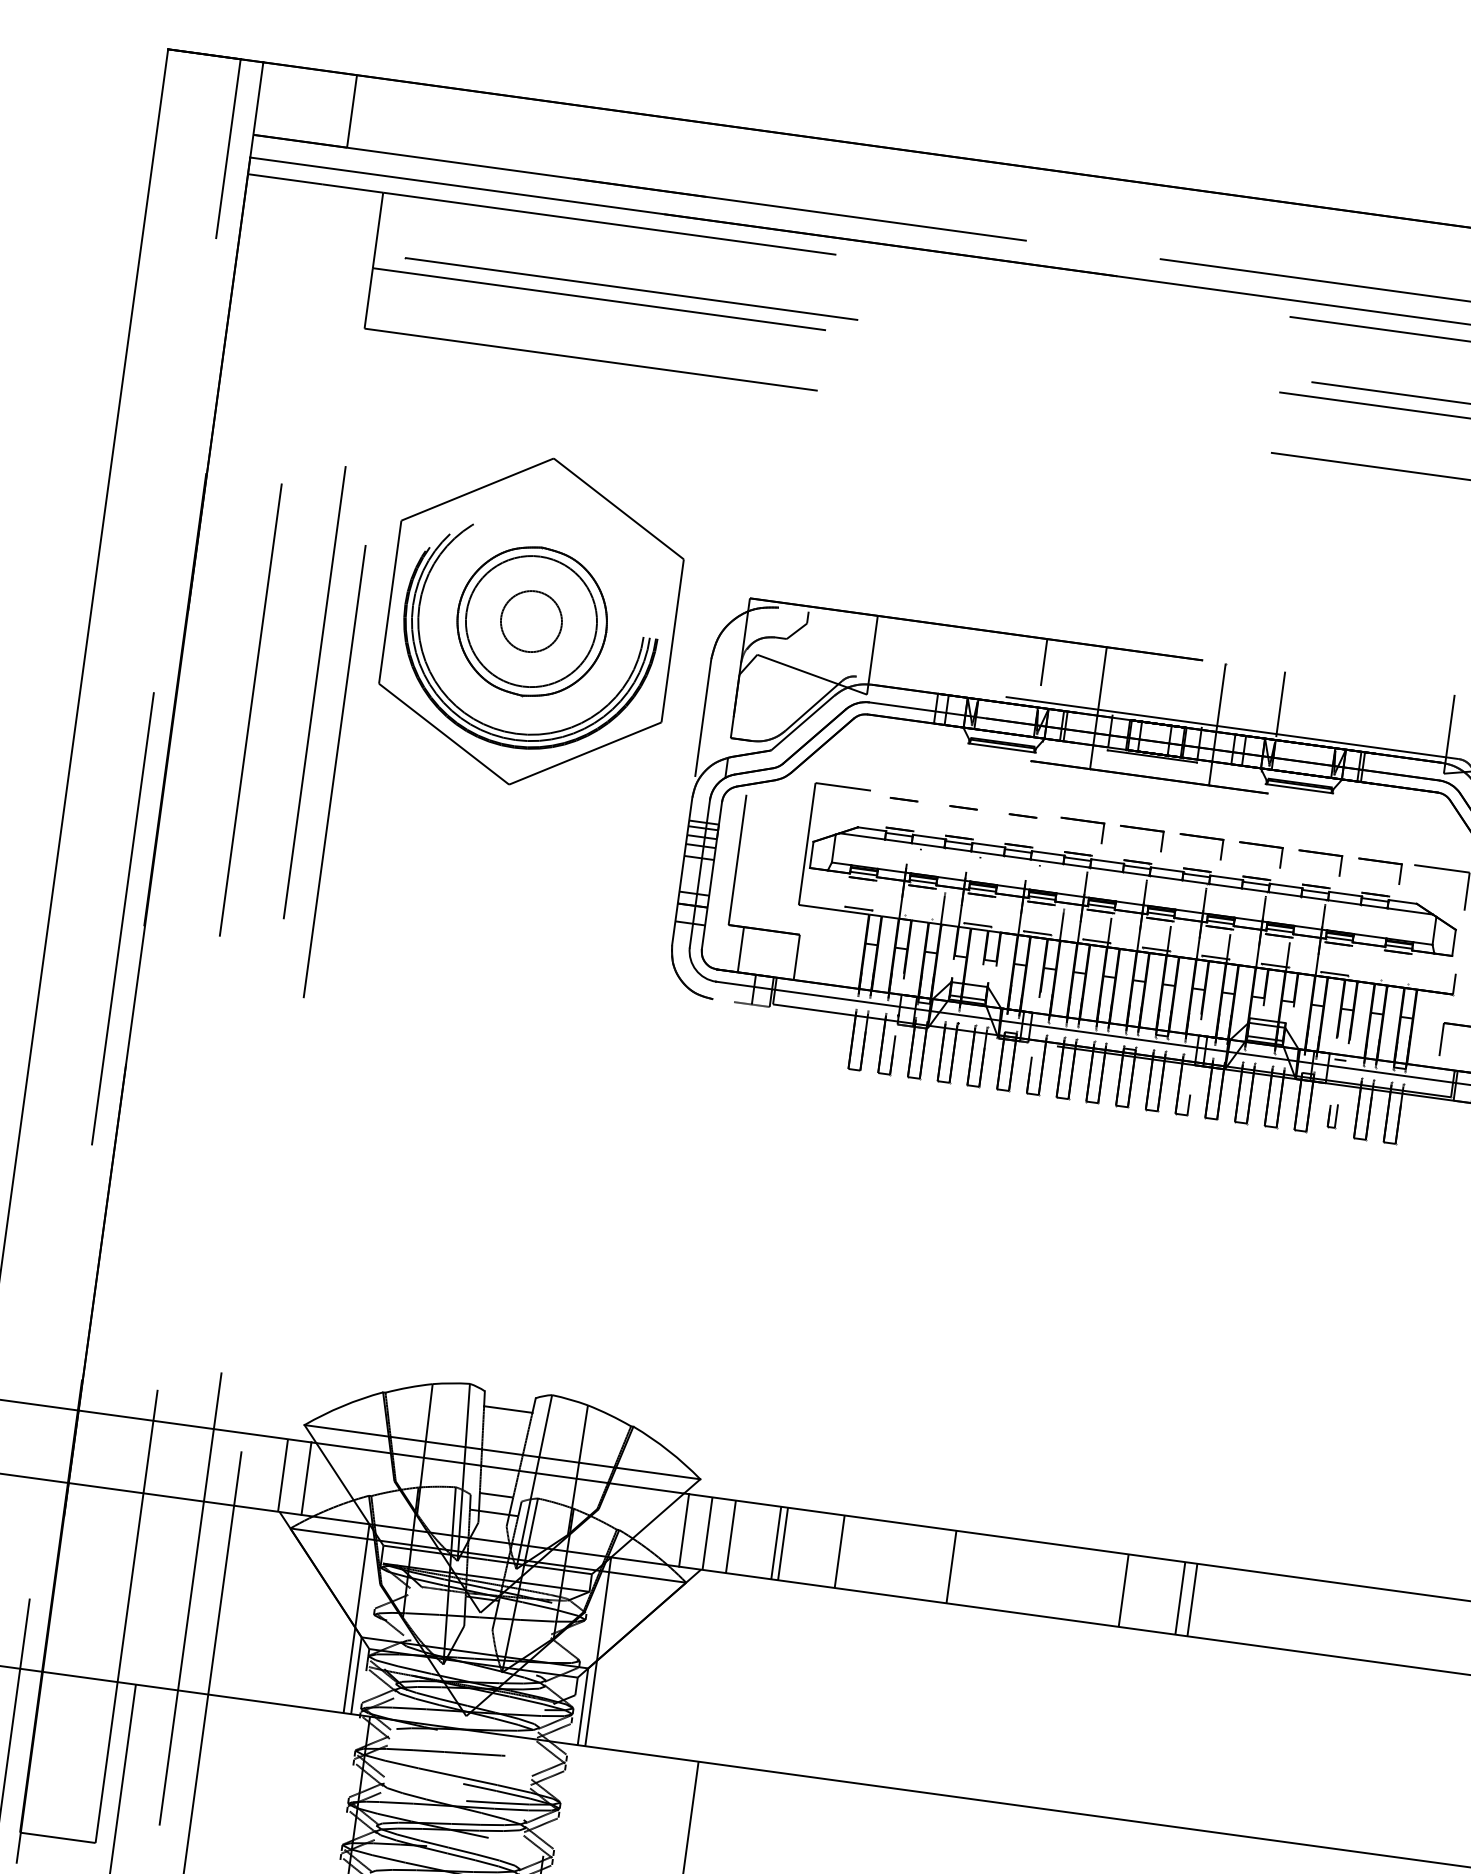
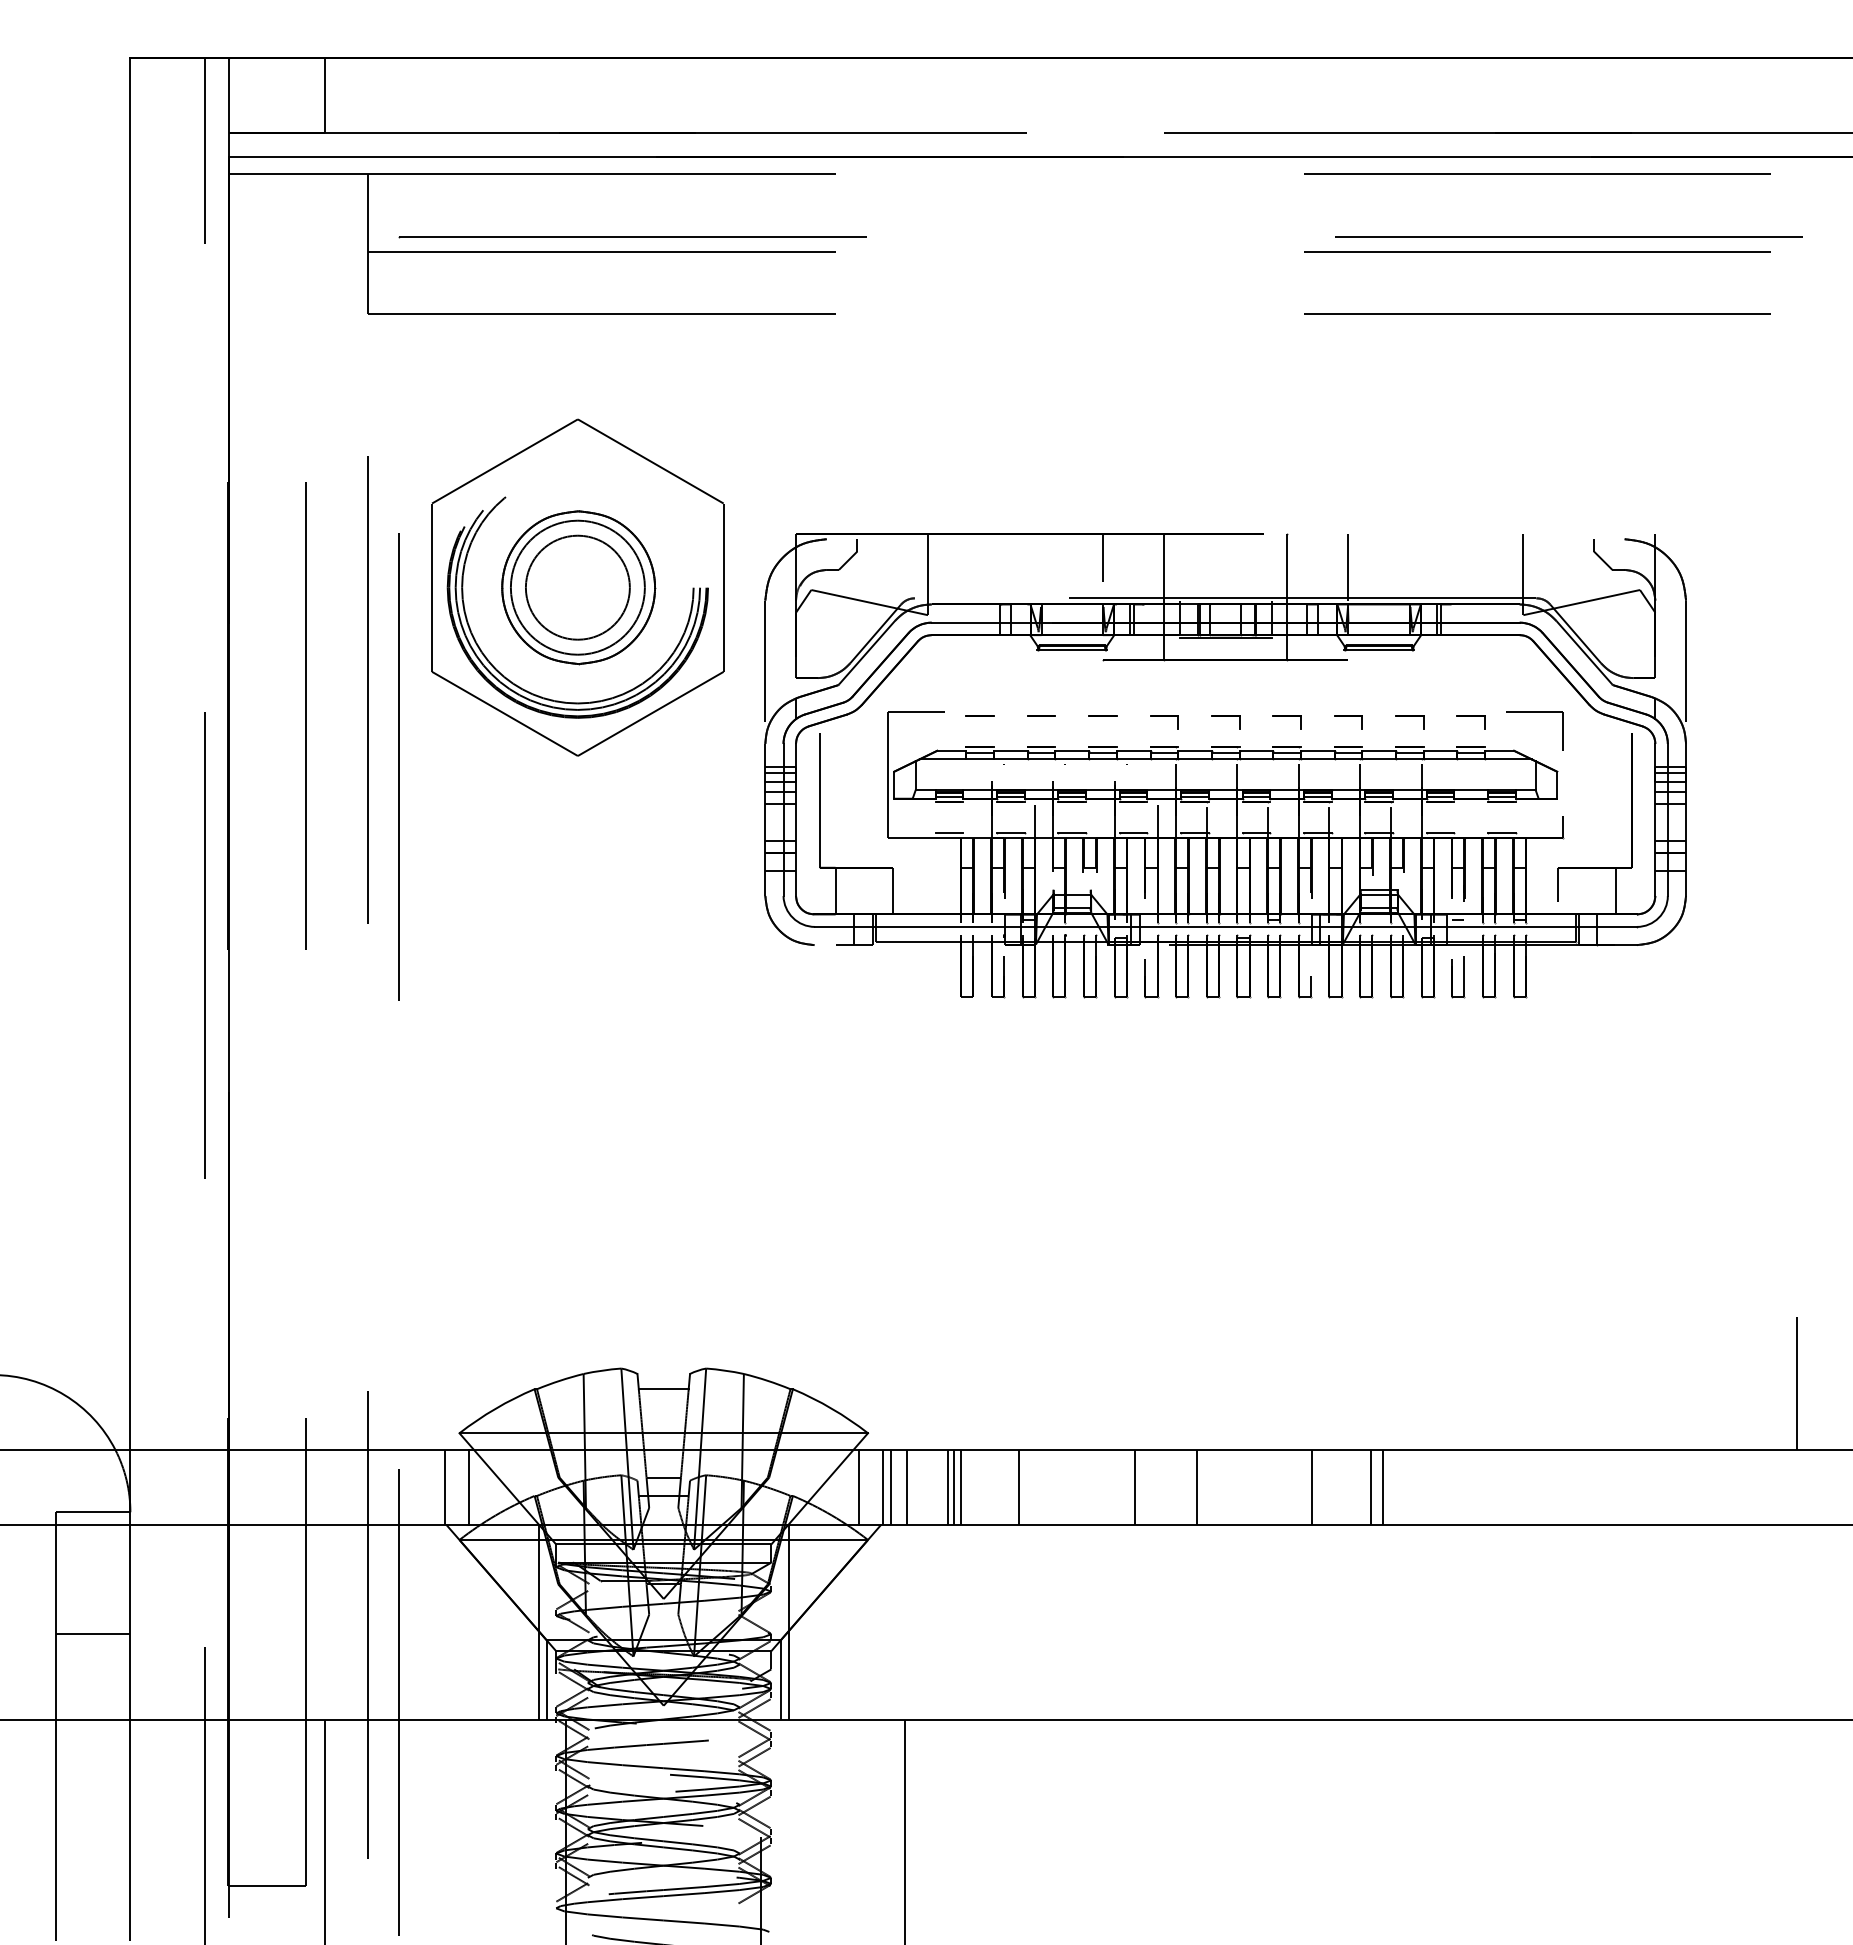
circle: (531, 621) -> (577, 587), size x1.67
part: (1081, 830) -> (1164, 722), size x0.62
part: (1141, 838) -> (1225, 722), size x0.62
part: (1200, 846) -> (1286, 722), size x0.62
part: (1260, 854) -> (1348, 722), size x0.62
part: (1319, 862) -> (1409, 722), size x0.62
part: (1378, 870) -> (1470, 722), size x0.62
line: (917, 917) -> (1010, 833), added
line: (1393, 982) -> (1501, 833), added
part: (1332, 1116) -> (1458, 977), size x1.67
line: (716, 1533) -> (891, 1486), added
line: (771, 1541) -> (948, 1486), added
line: (1011, 1574) -> (1196, 1486), added

